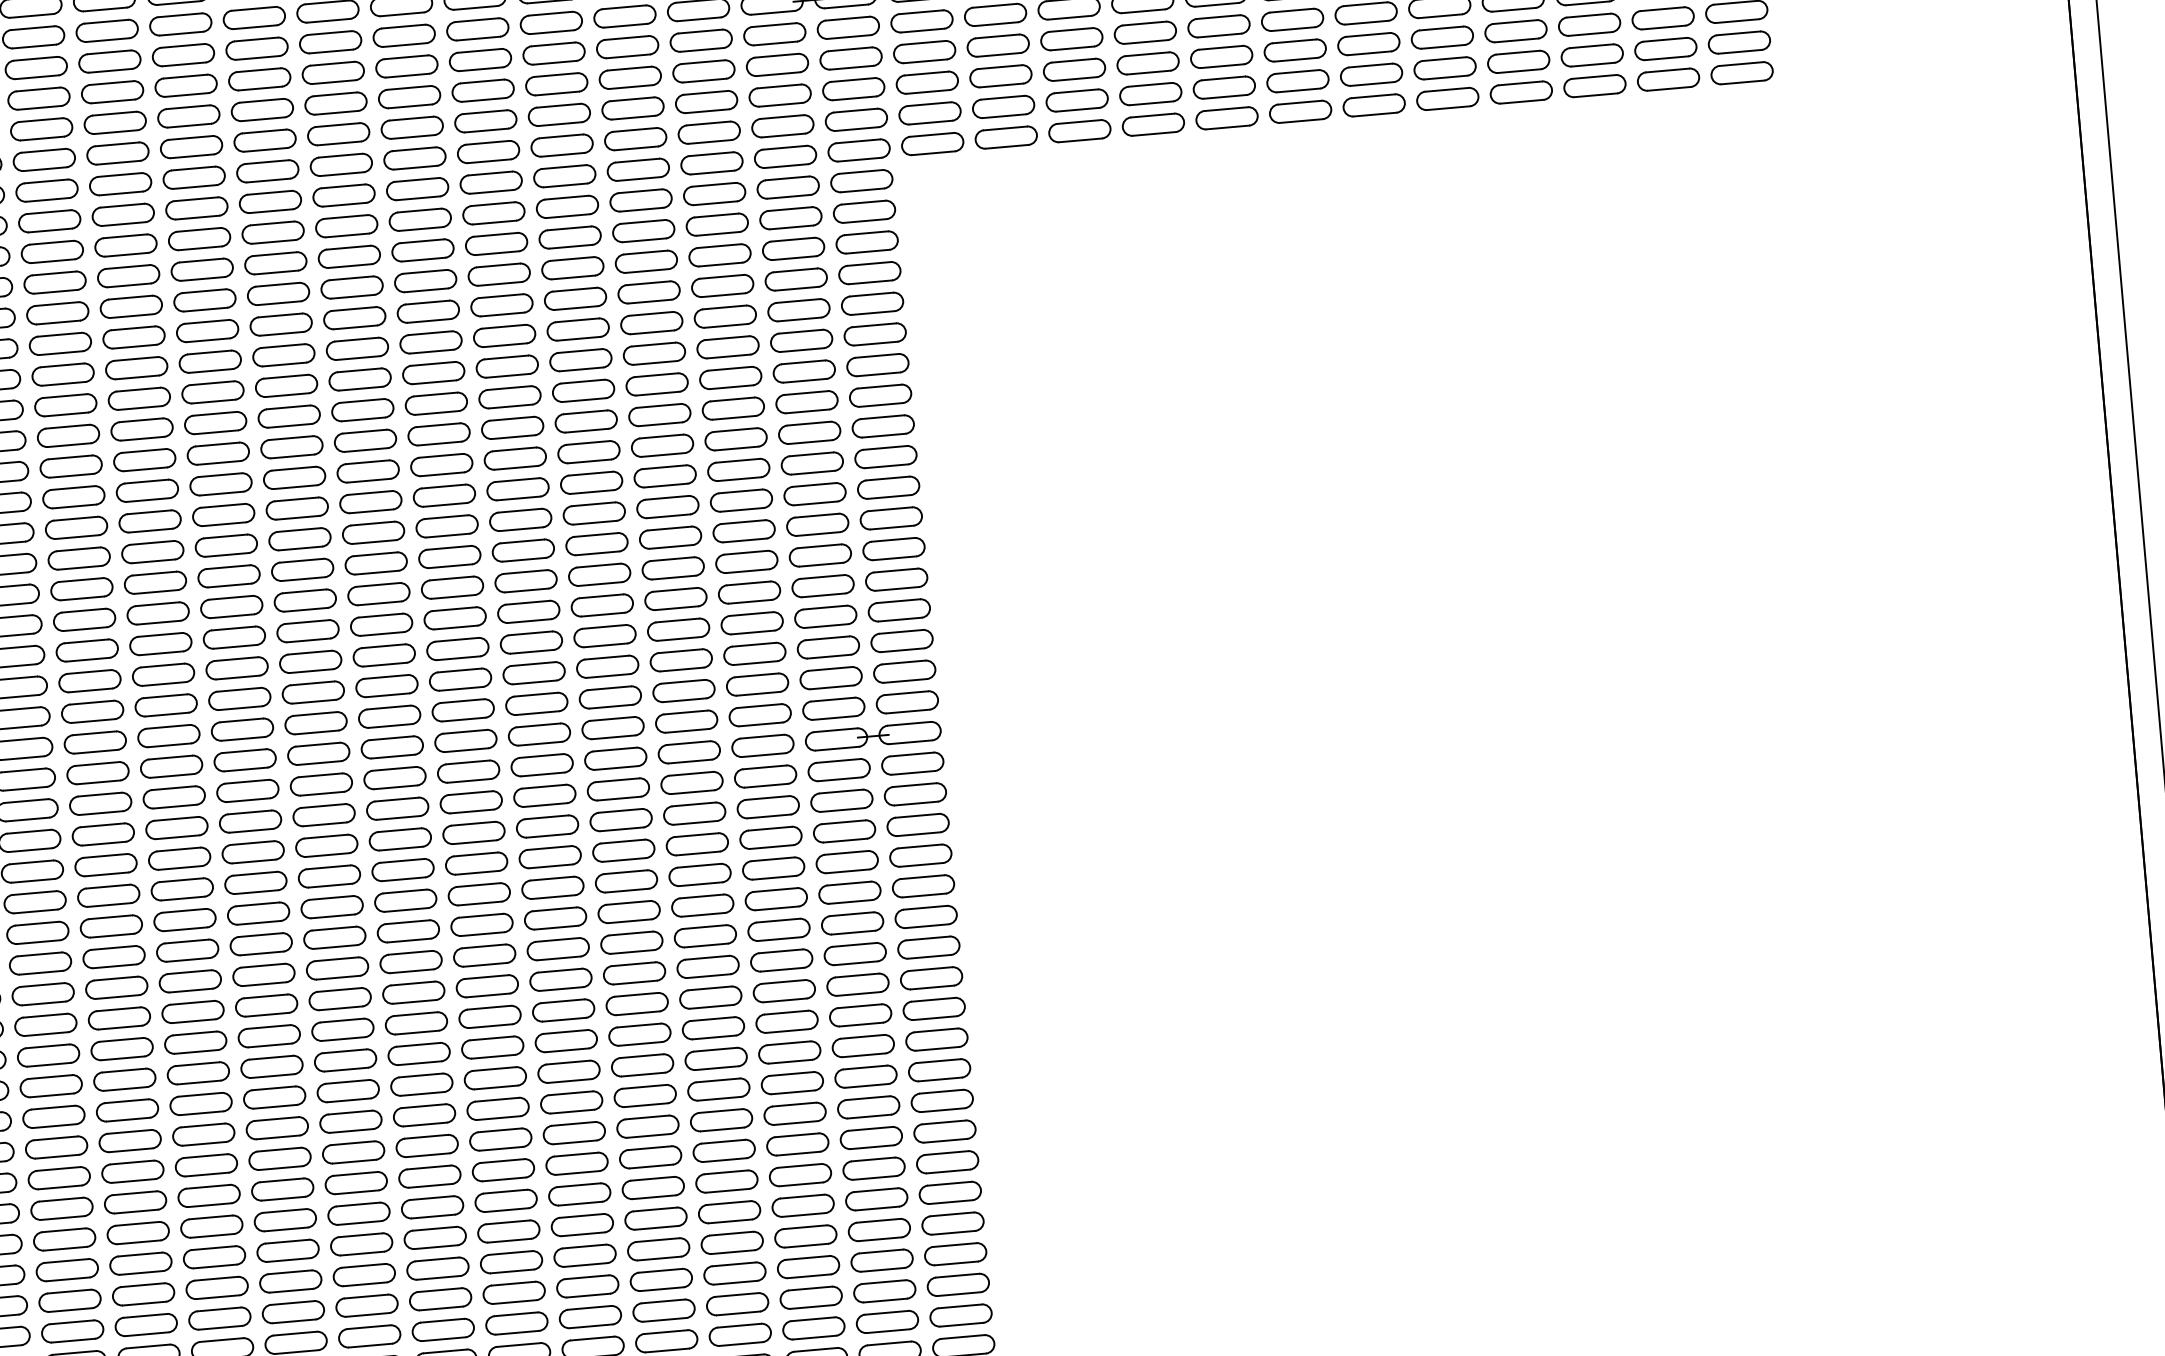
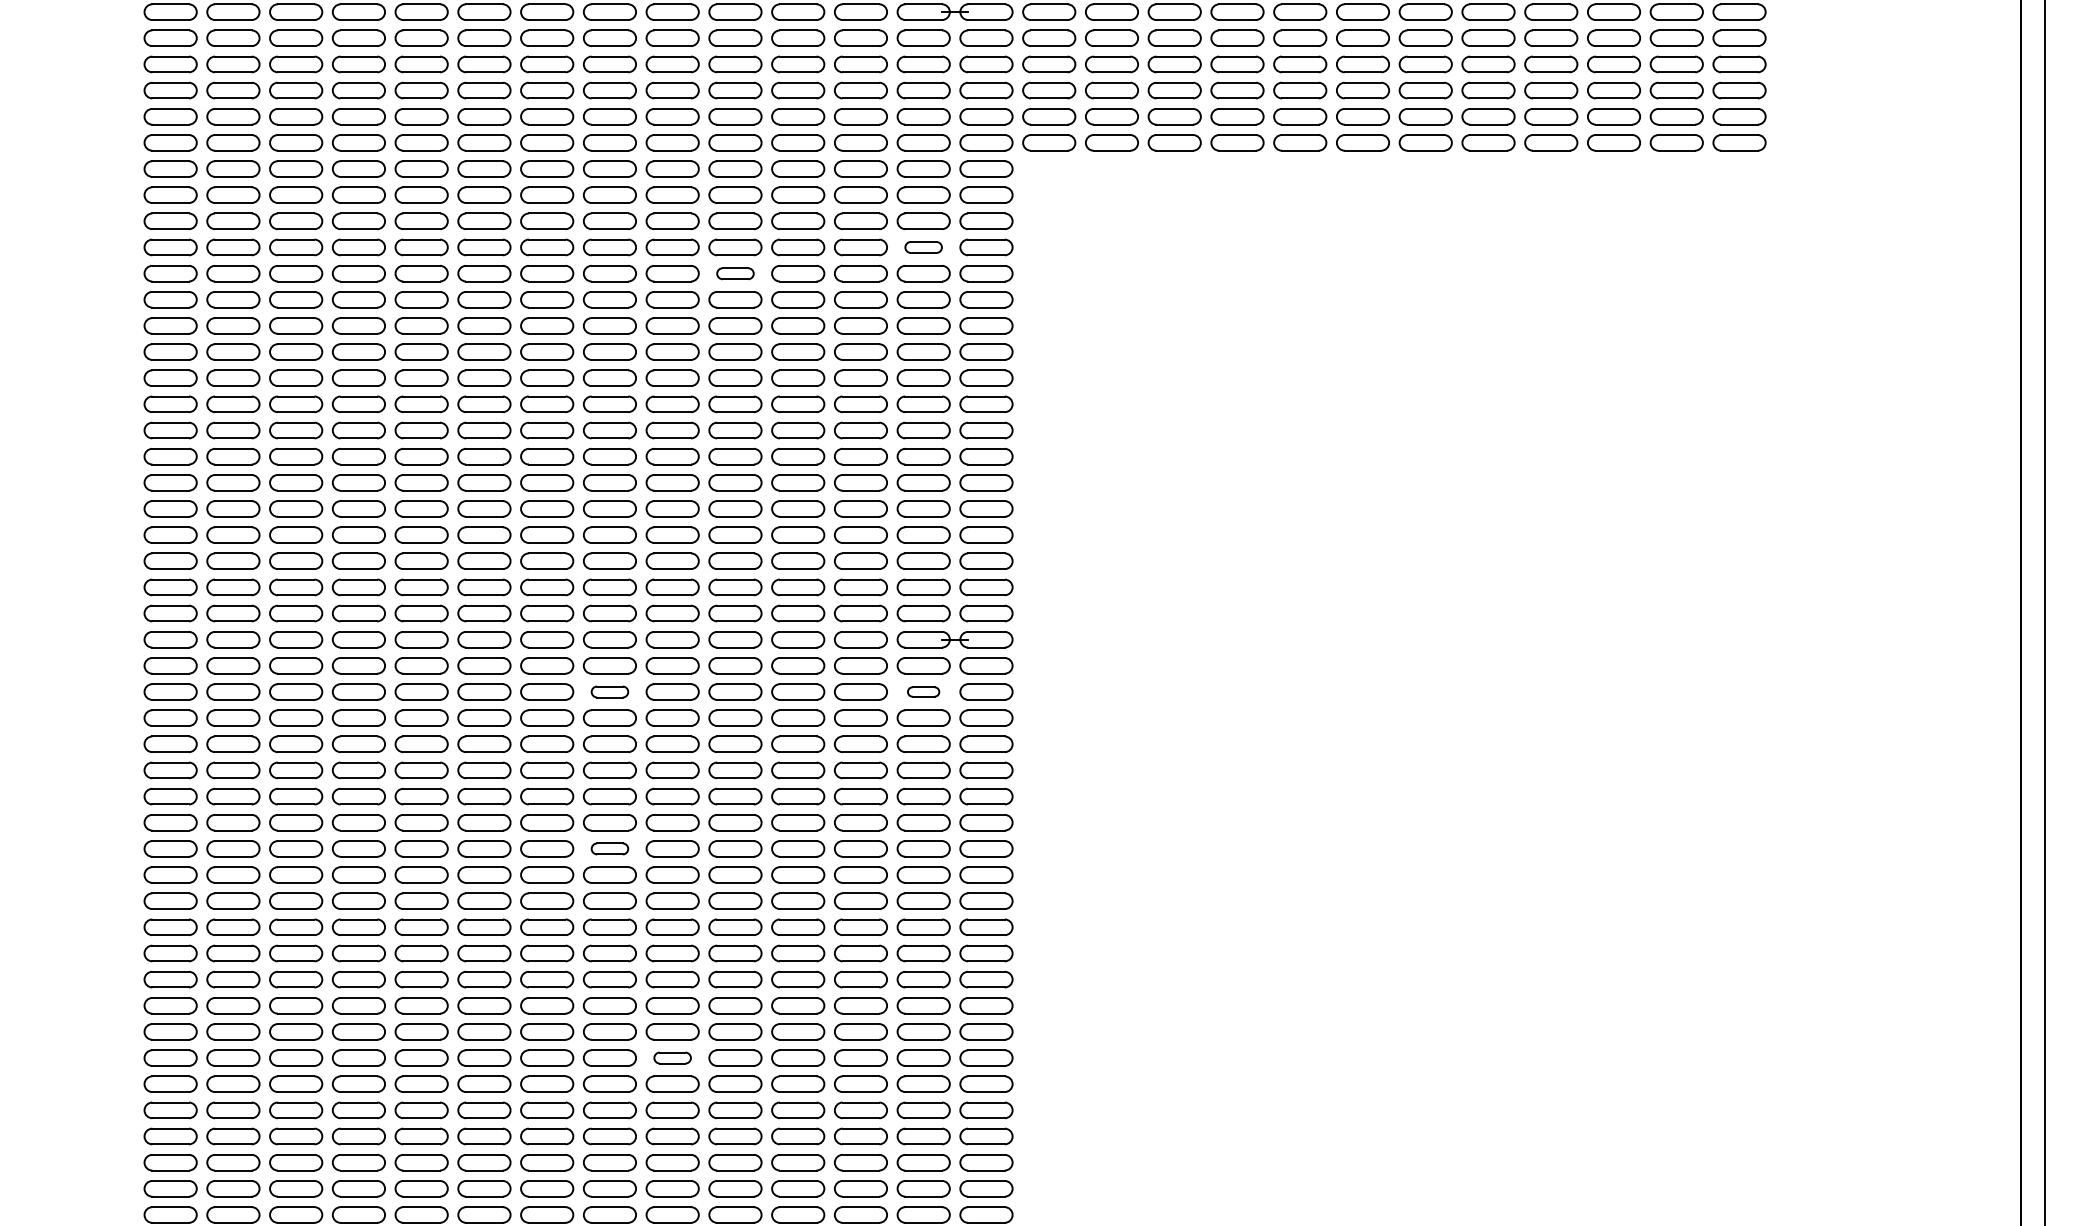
part: (796, 279) -> (923, 247), size x0.7
part: (578, 329) -> (735, 273), size x0.7
part: (841, 800) -> (923, 691), size x0.6
part: (473, 832) -> (609, 691), size x0.7
part: (489, 1016) -> (609, 848), size x0.7
part: (584, 1255) -> (672, 1057), size x0.7

